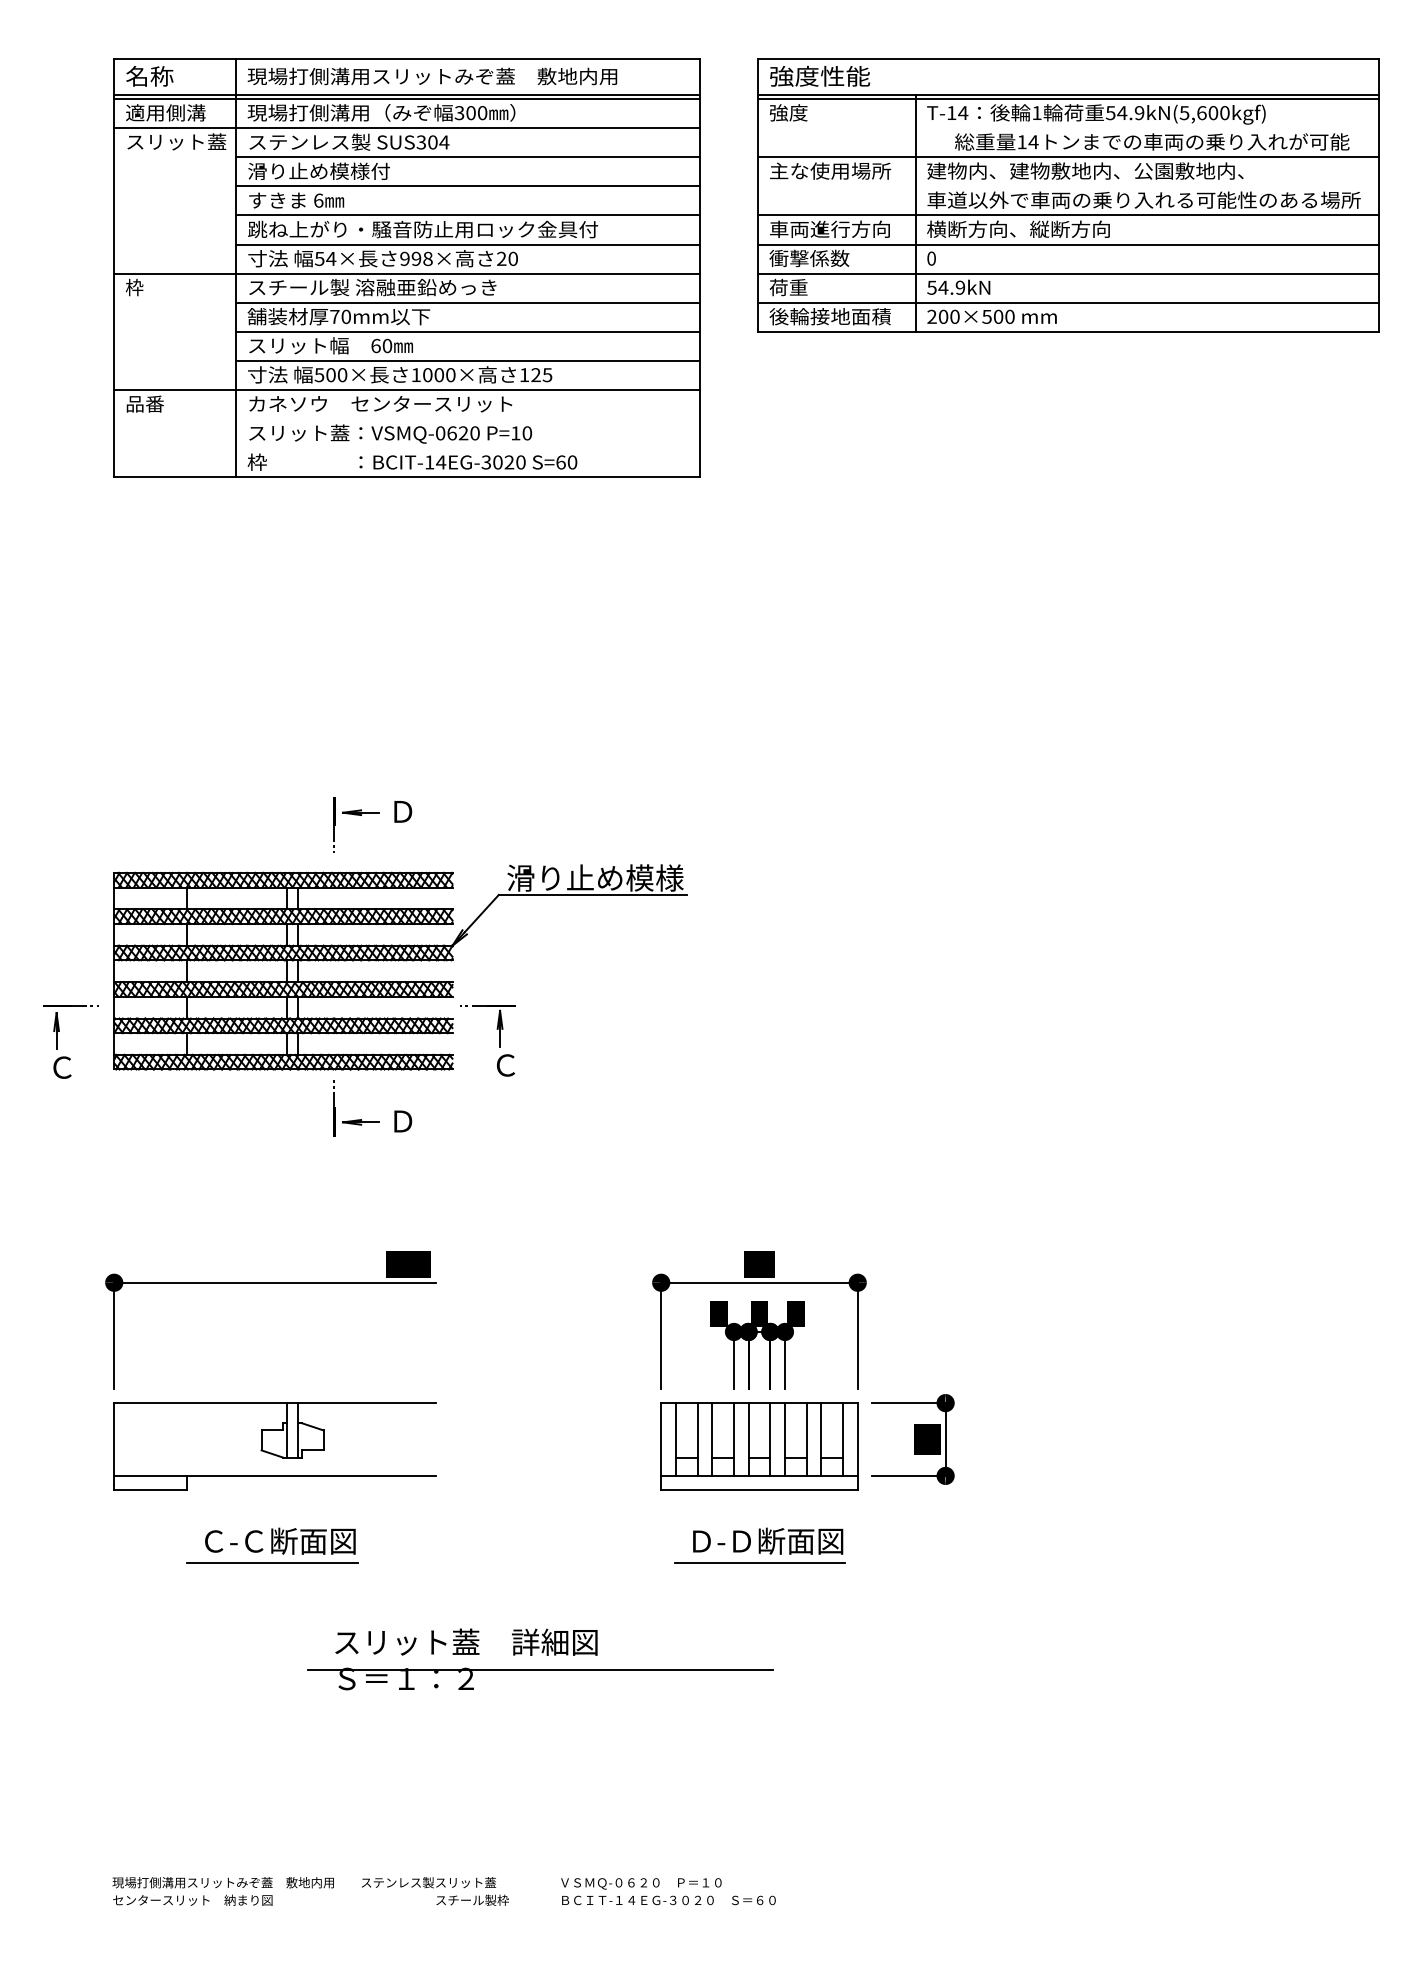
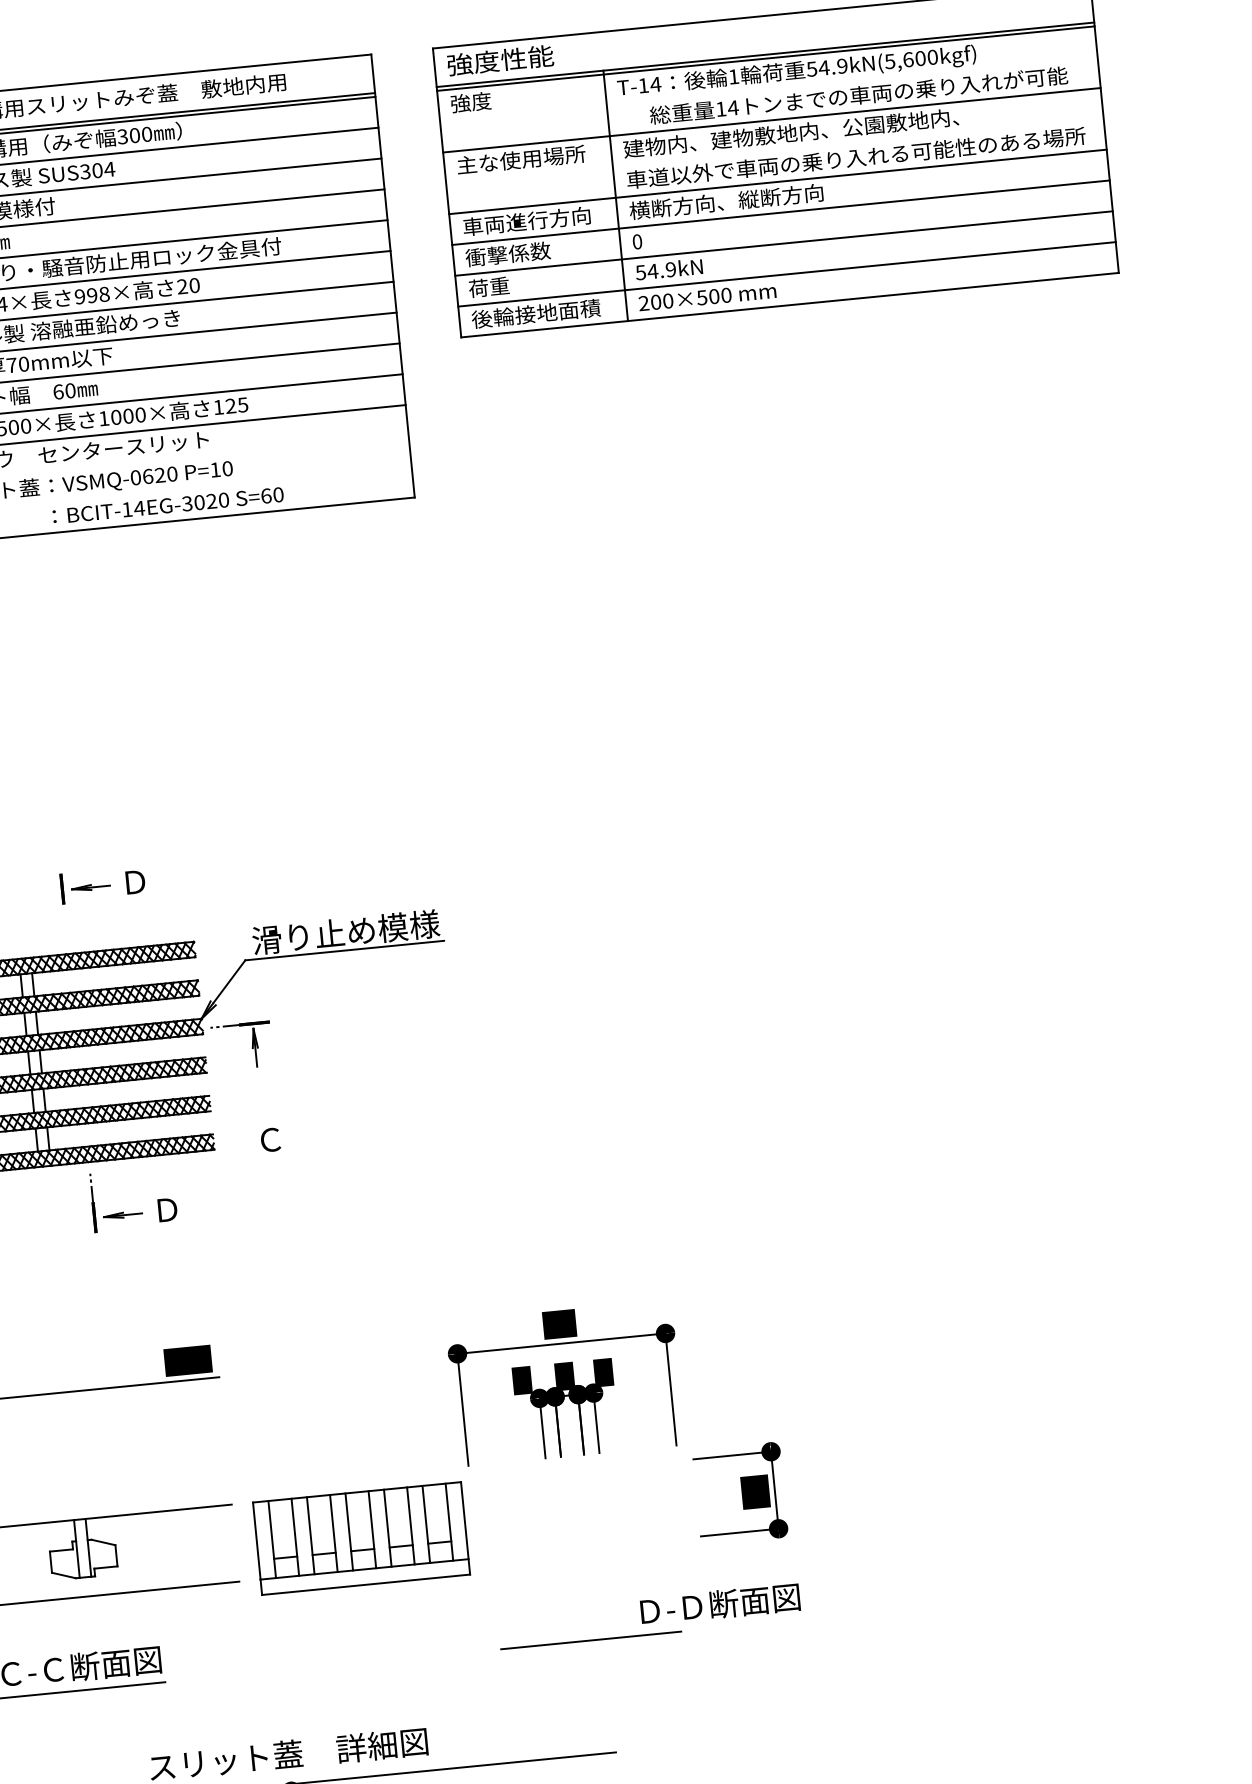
line: (334, 839) -> (65, 918), removed
part: (496, 1028) -> (251, 1047), moved
part: (759, 1446) -> (361, 1538), moved
text: (768, 1540) -> (720, 1603), moved

